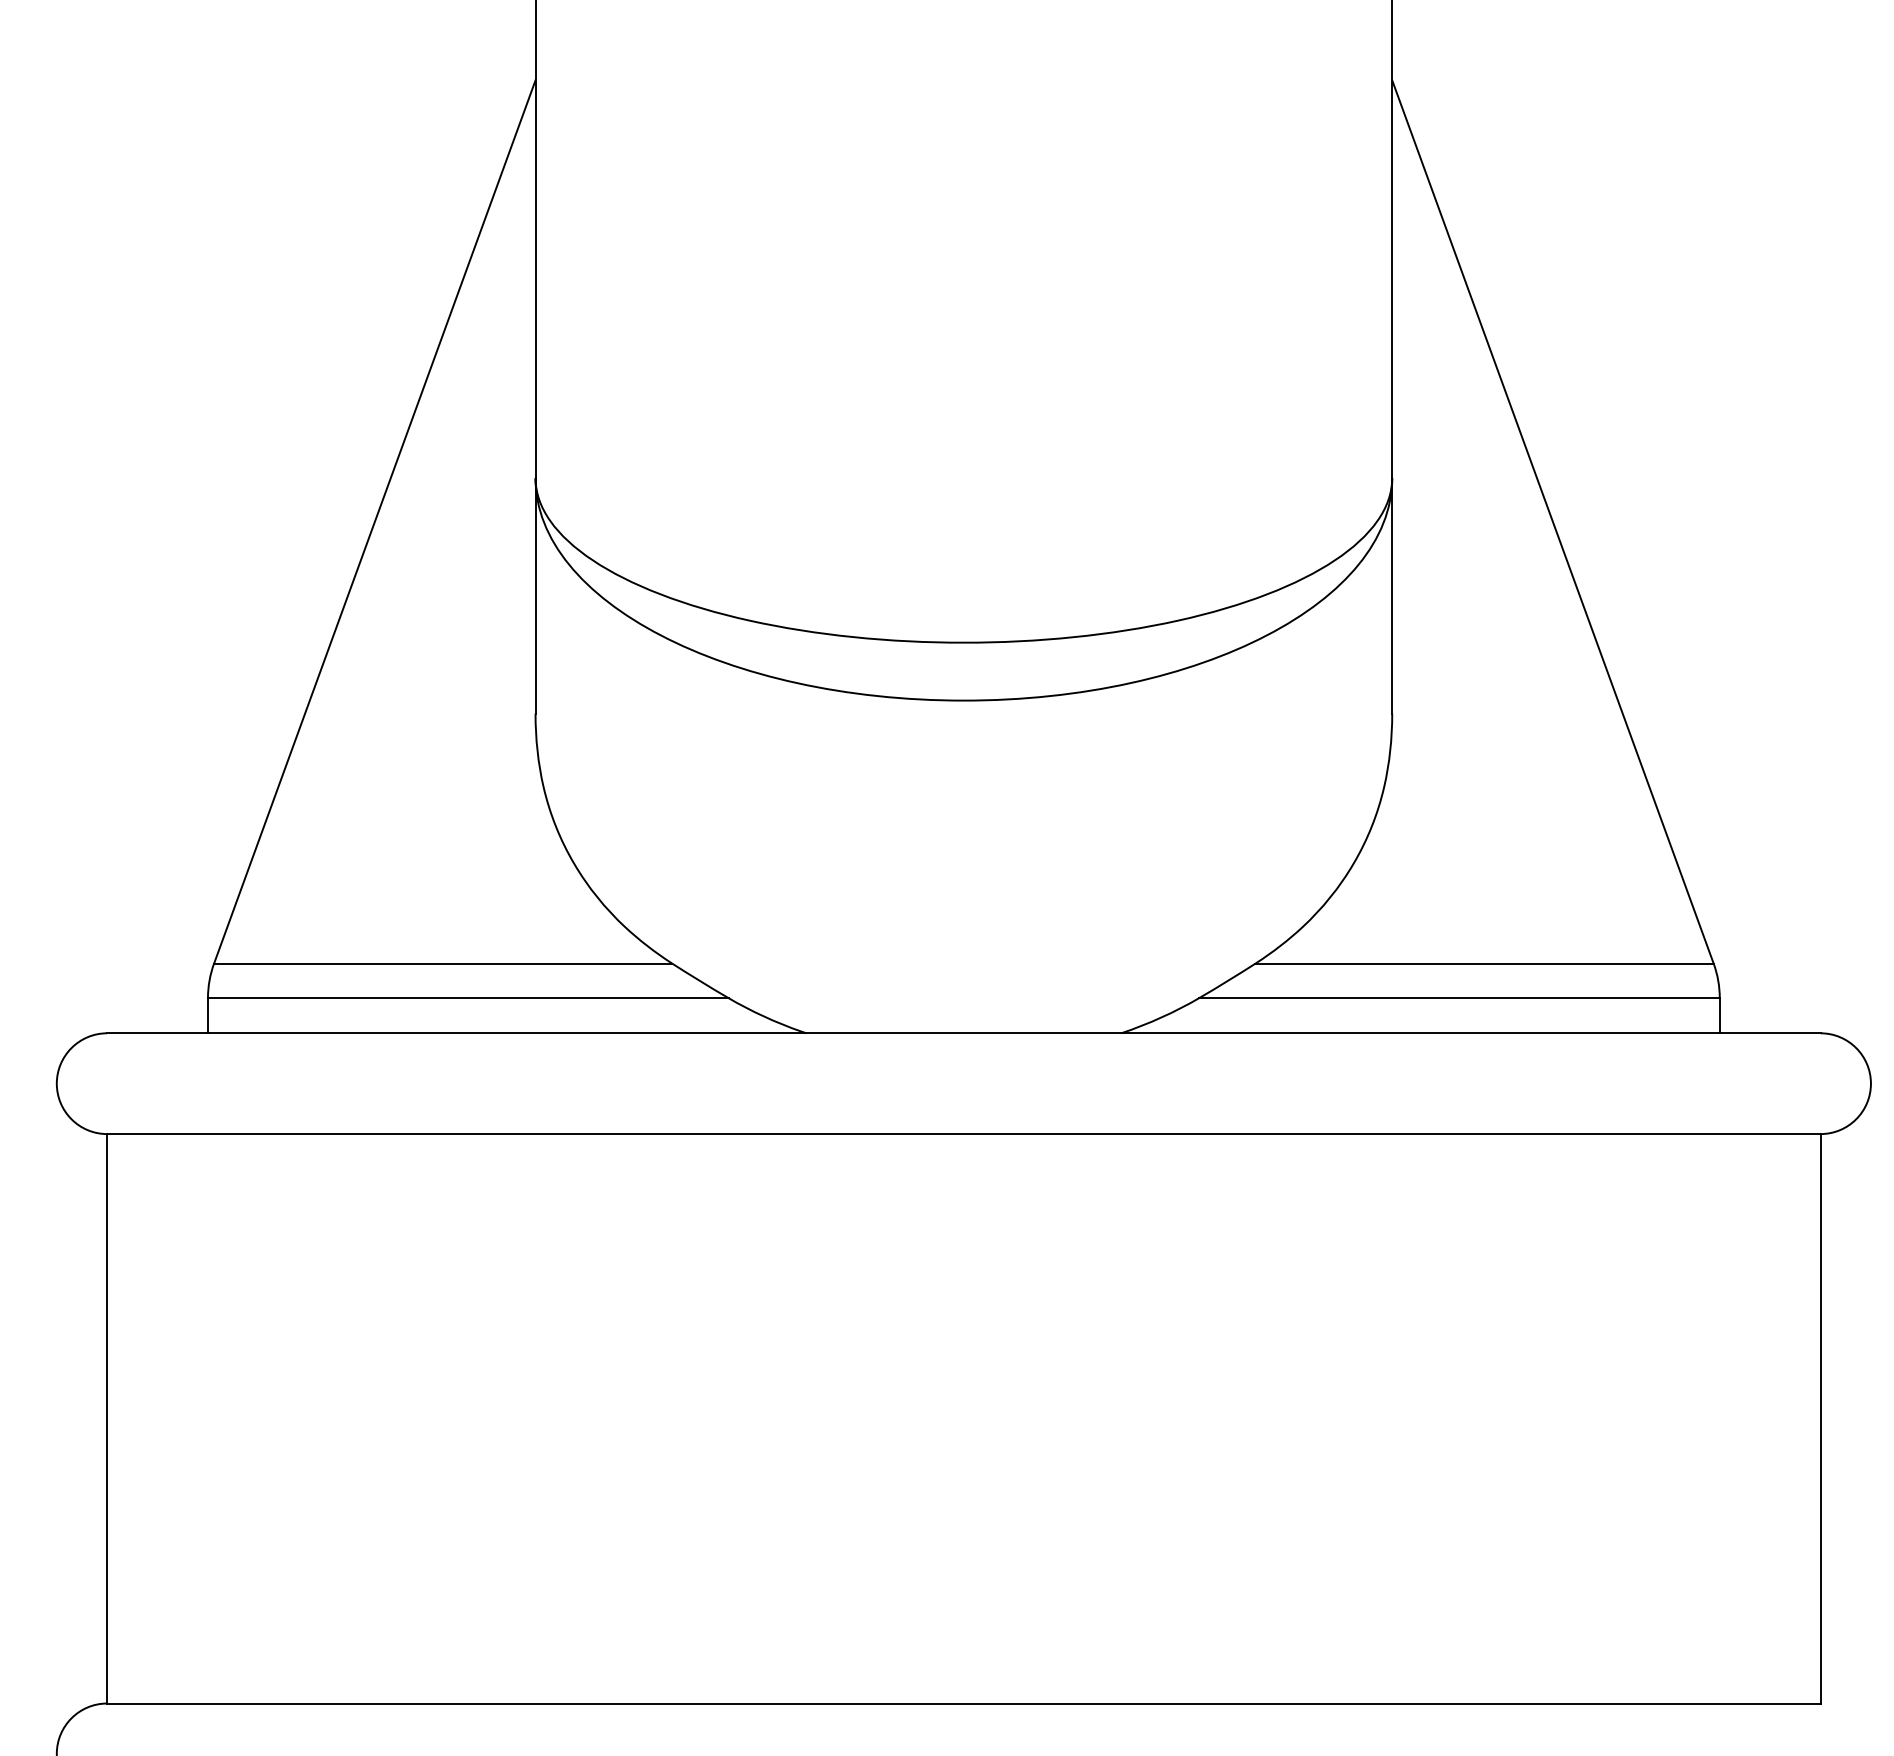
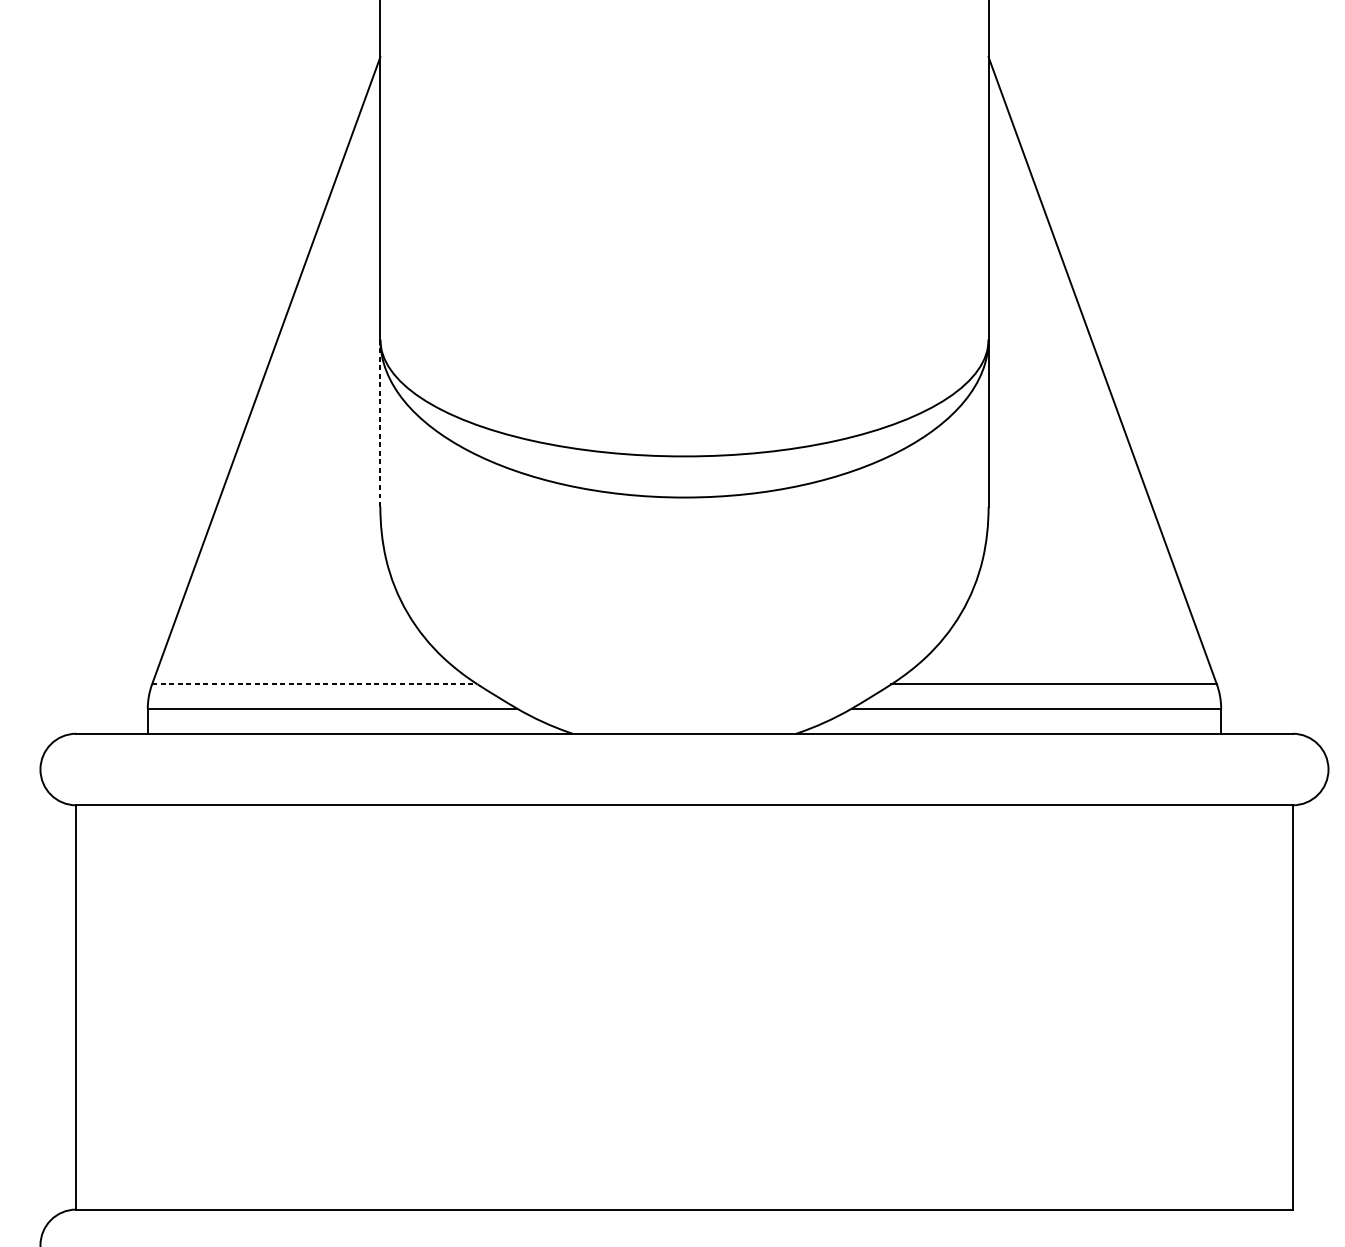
line: (535, 595) -> (380, 422), solid -> dashed
line: (443, 963) -> (315, 684), solid -> dashed

